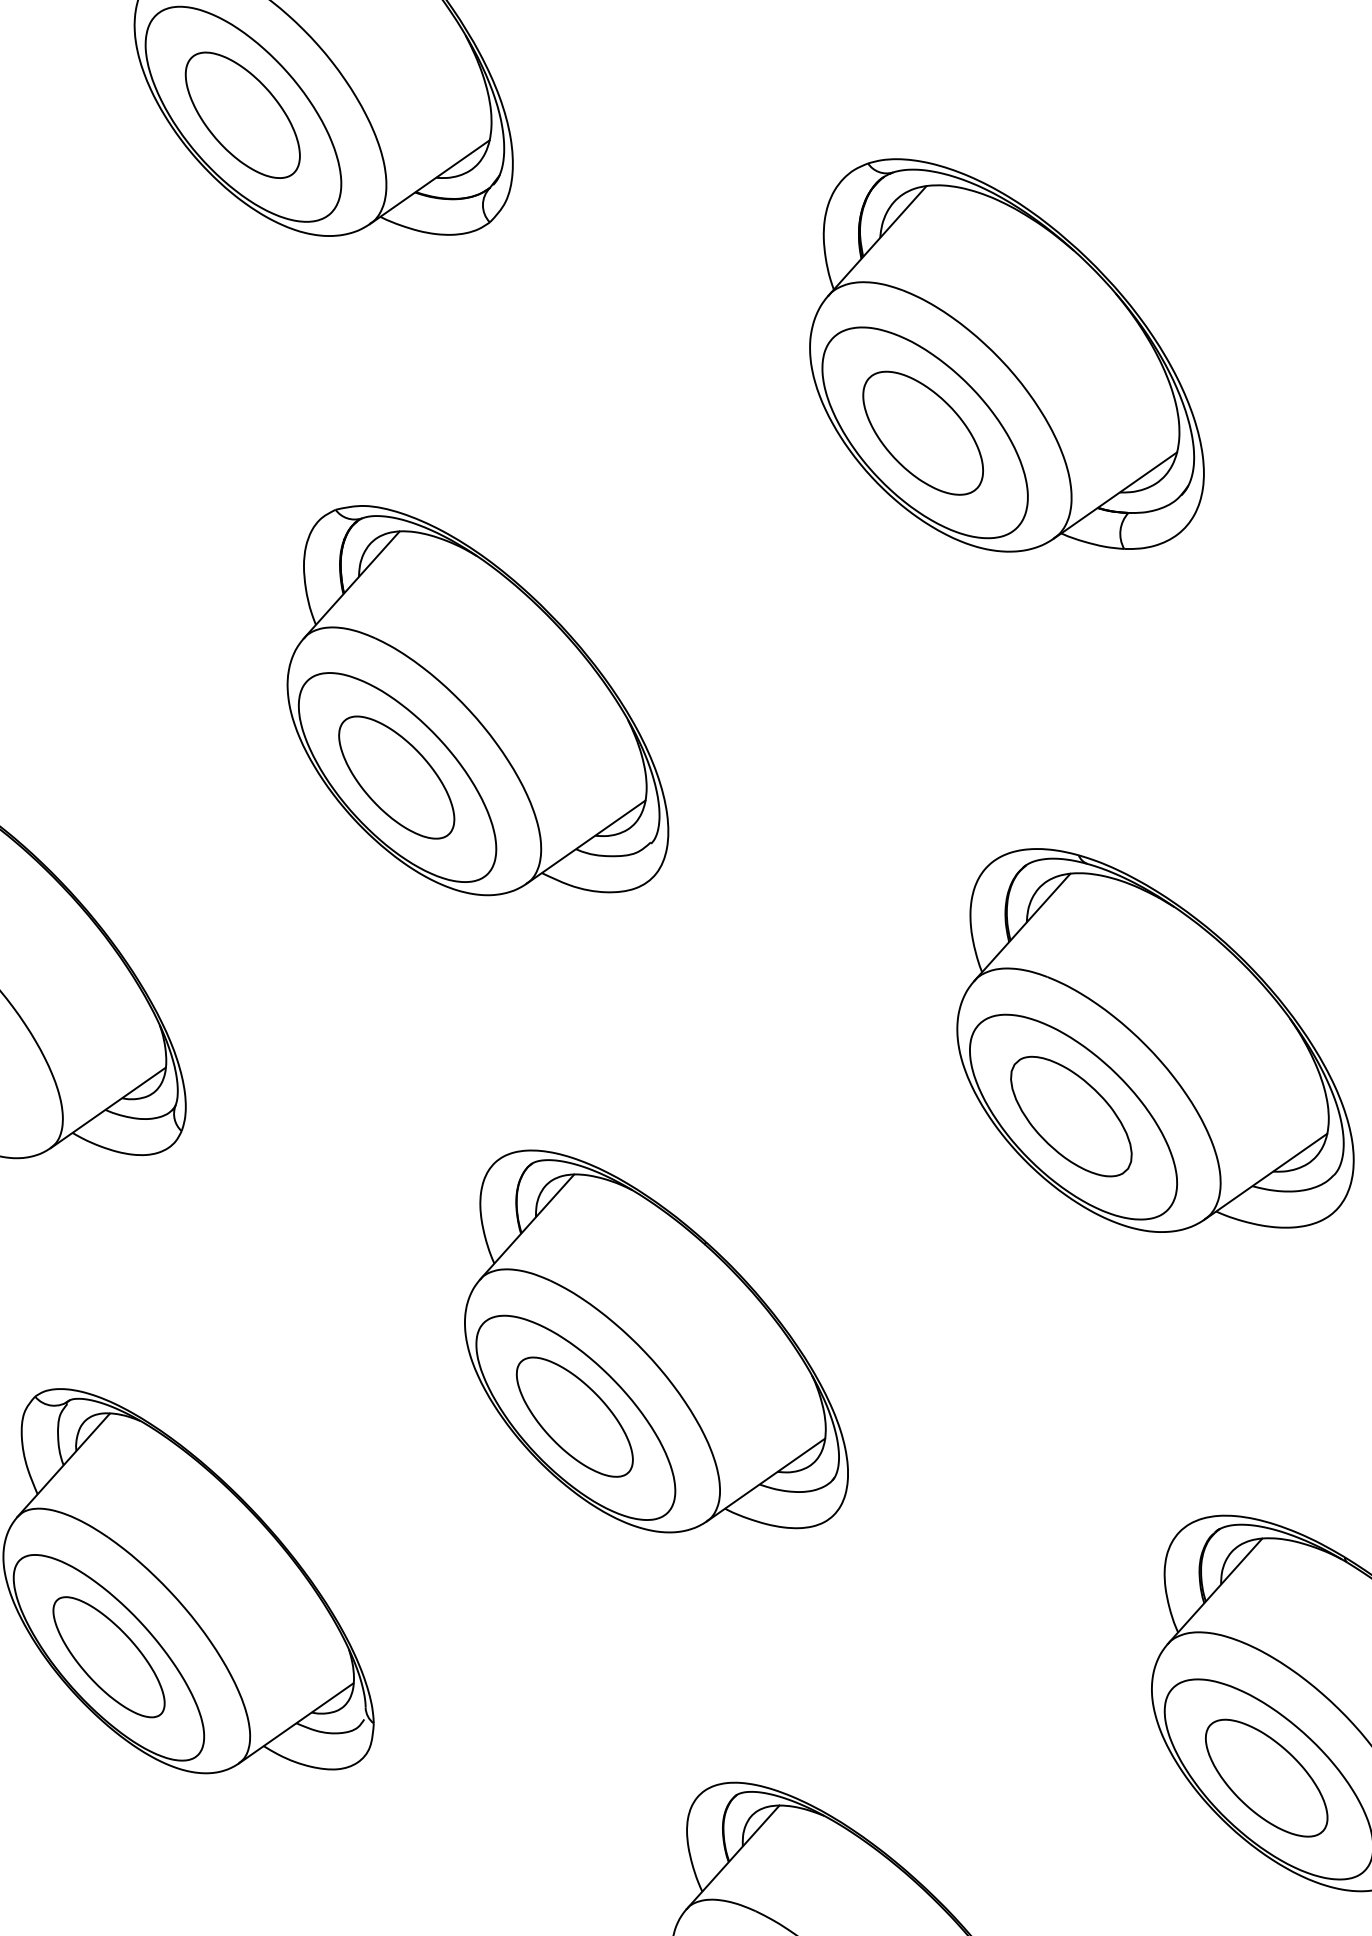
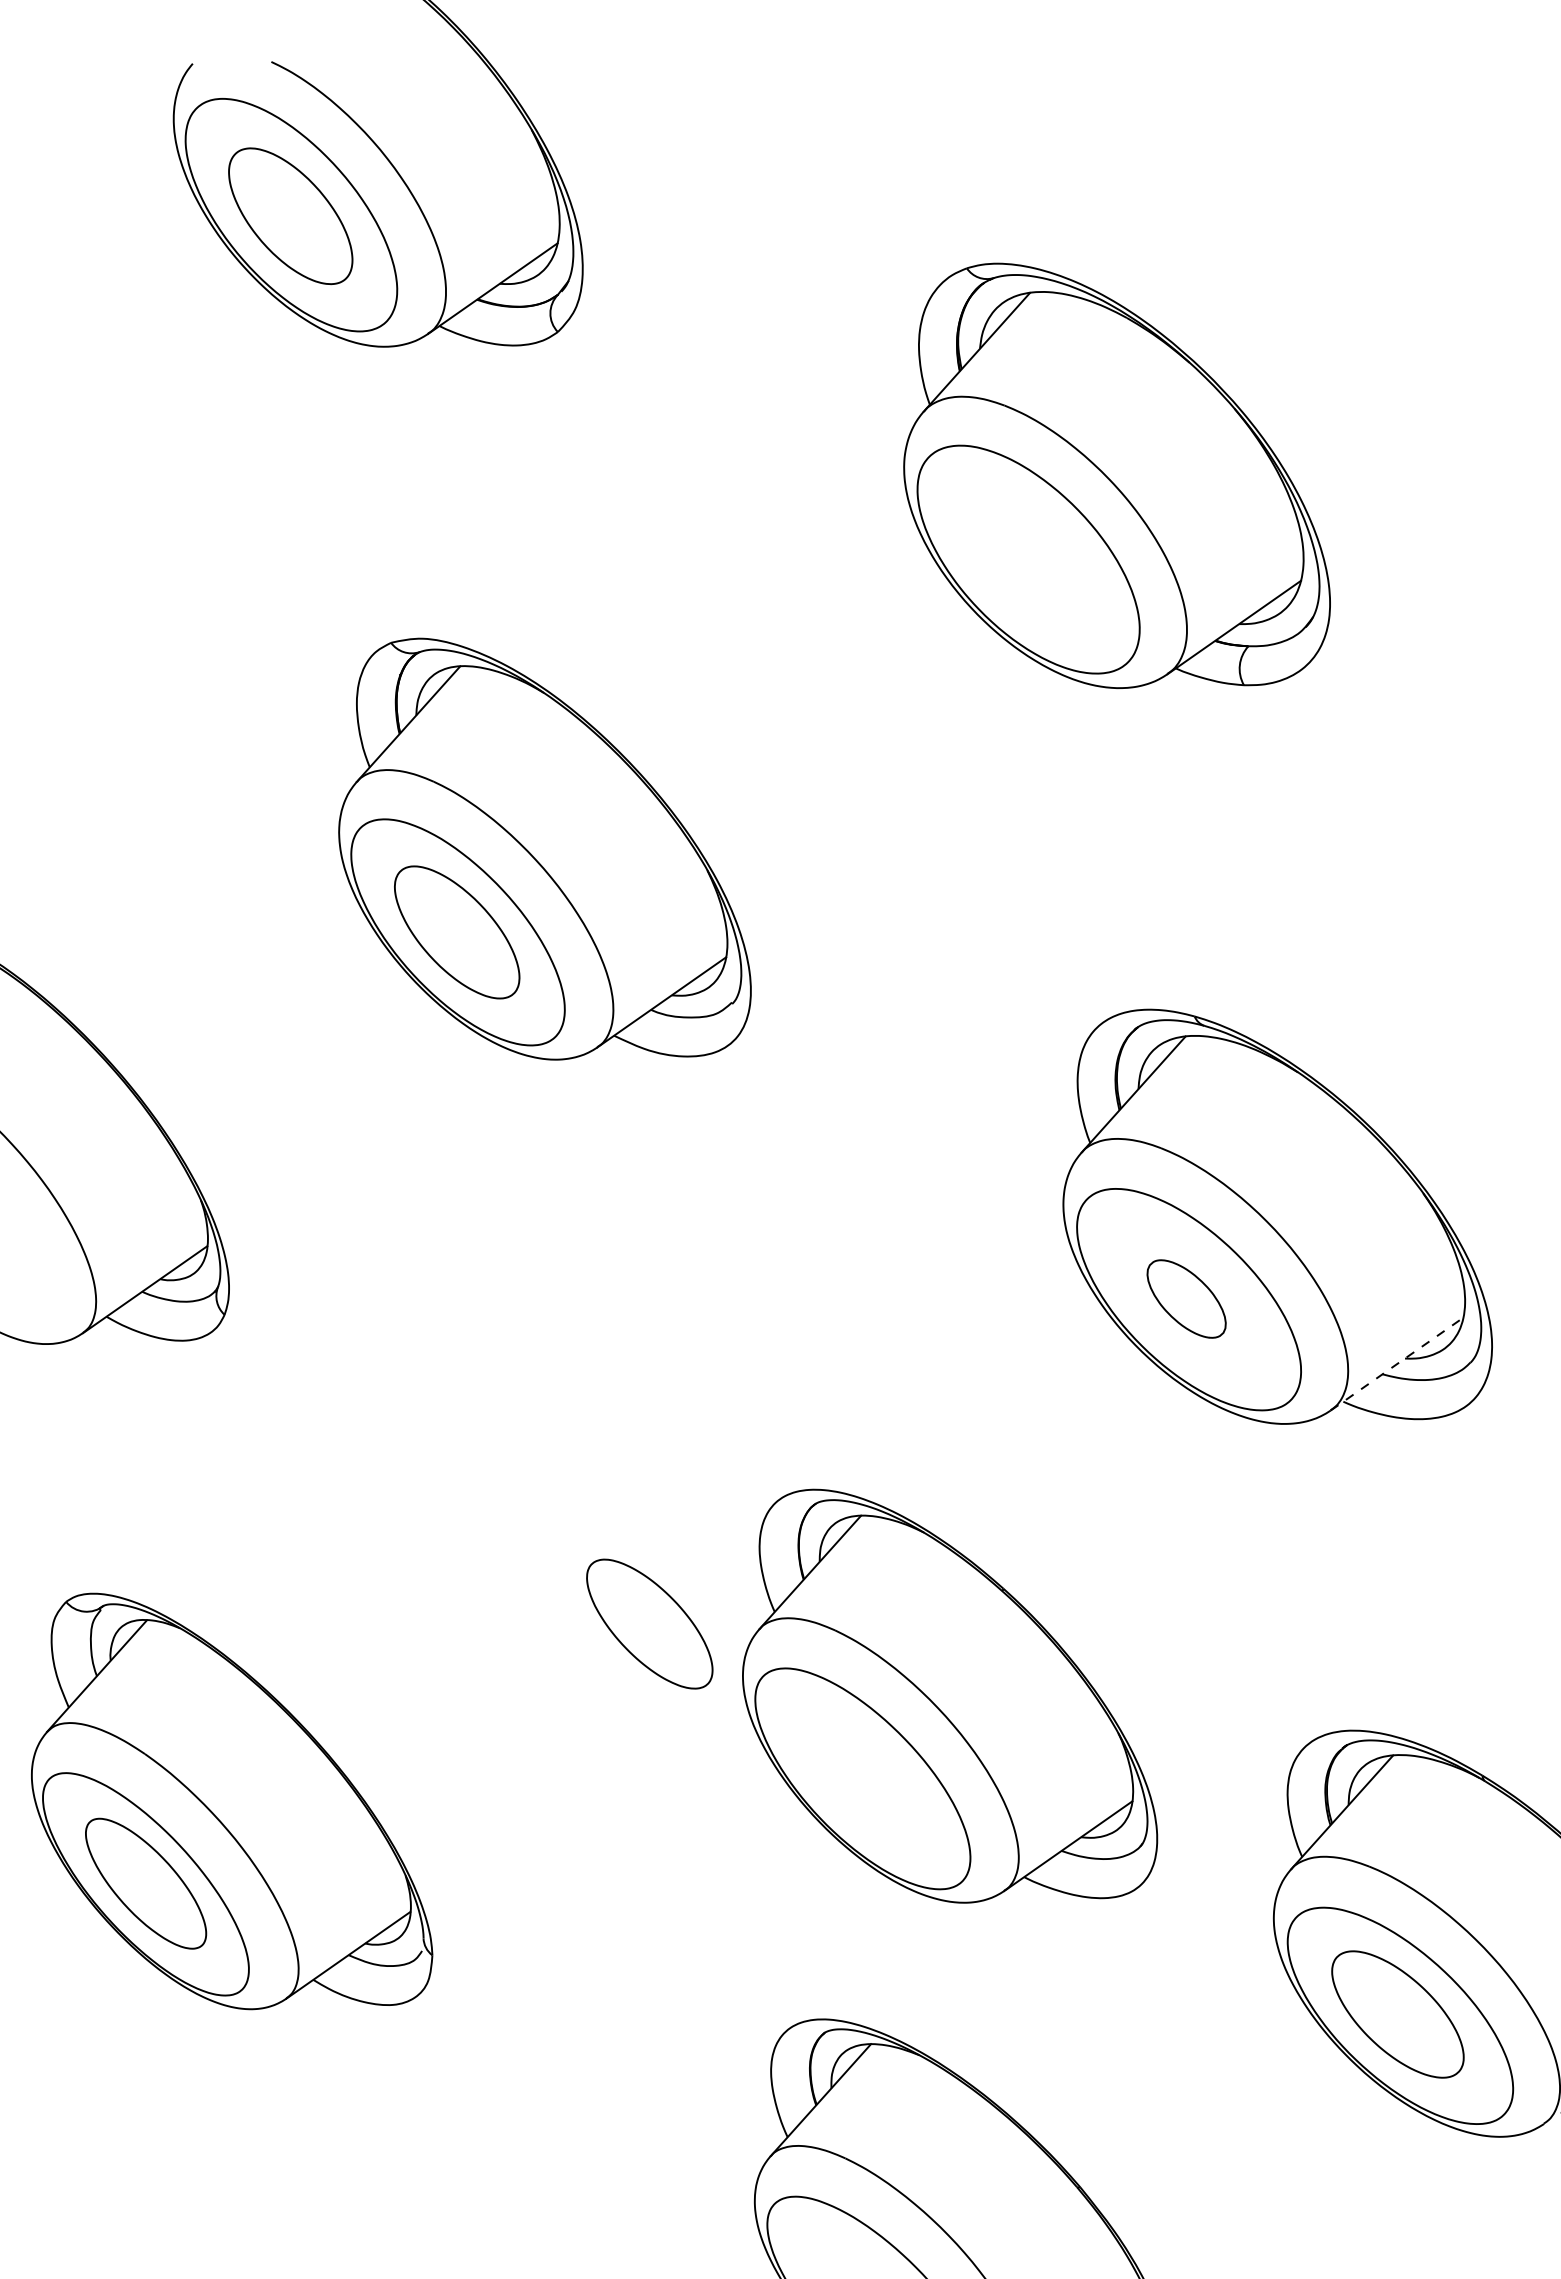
part: (923, 432) -> (1026, 559), removed
part: (1071, 1116) -> (1186, 1298), size x0.6
line: (1266, 1177) -> (1397, 1364), solid -> dashed
part: (656, 1340) -> (950, 1695), moved

